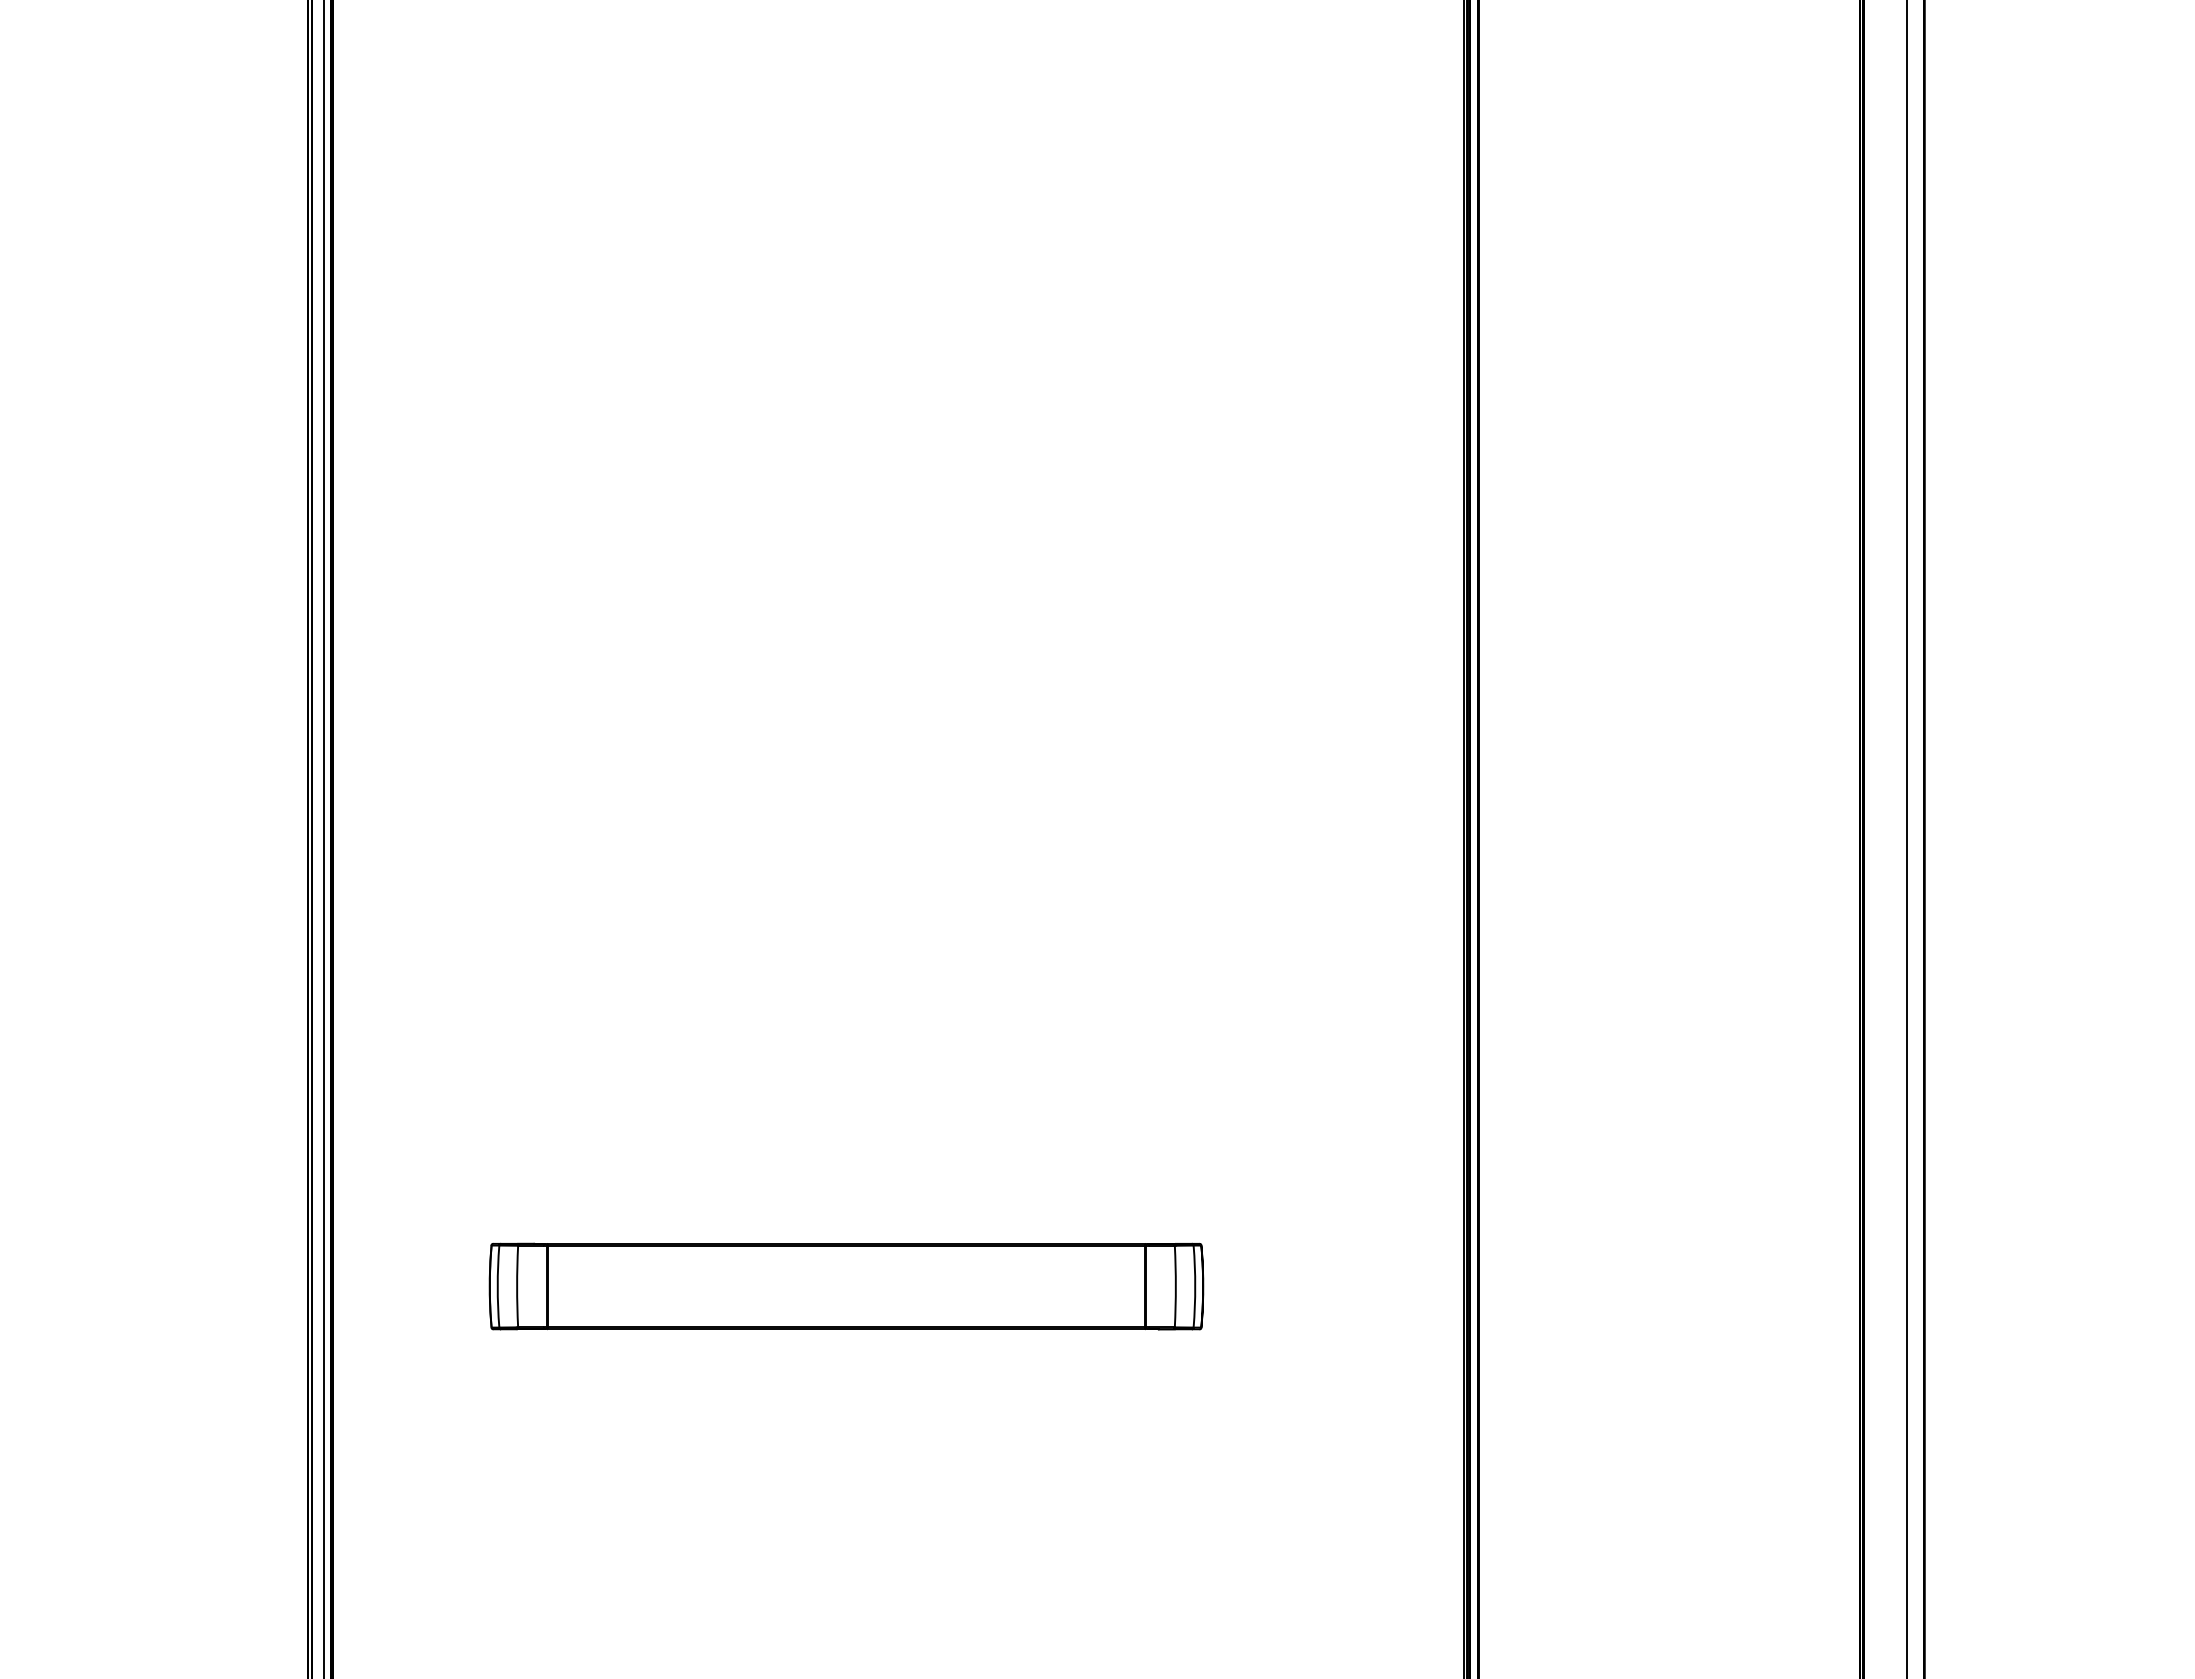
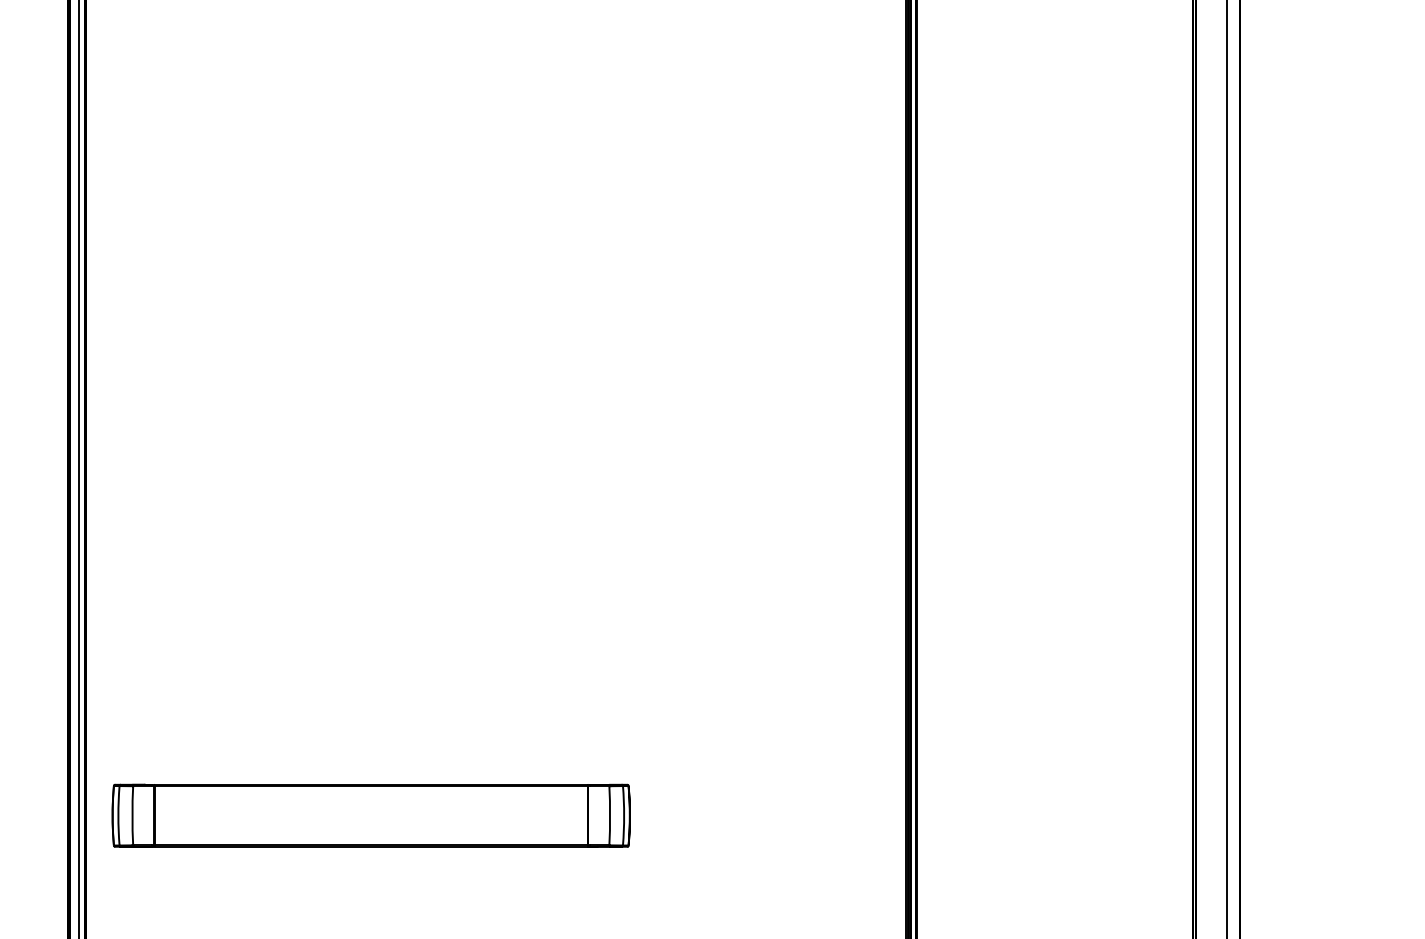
part: (846, 1286) -> (371, 815), moved

